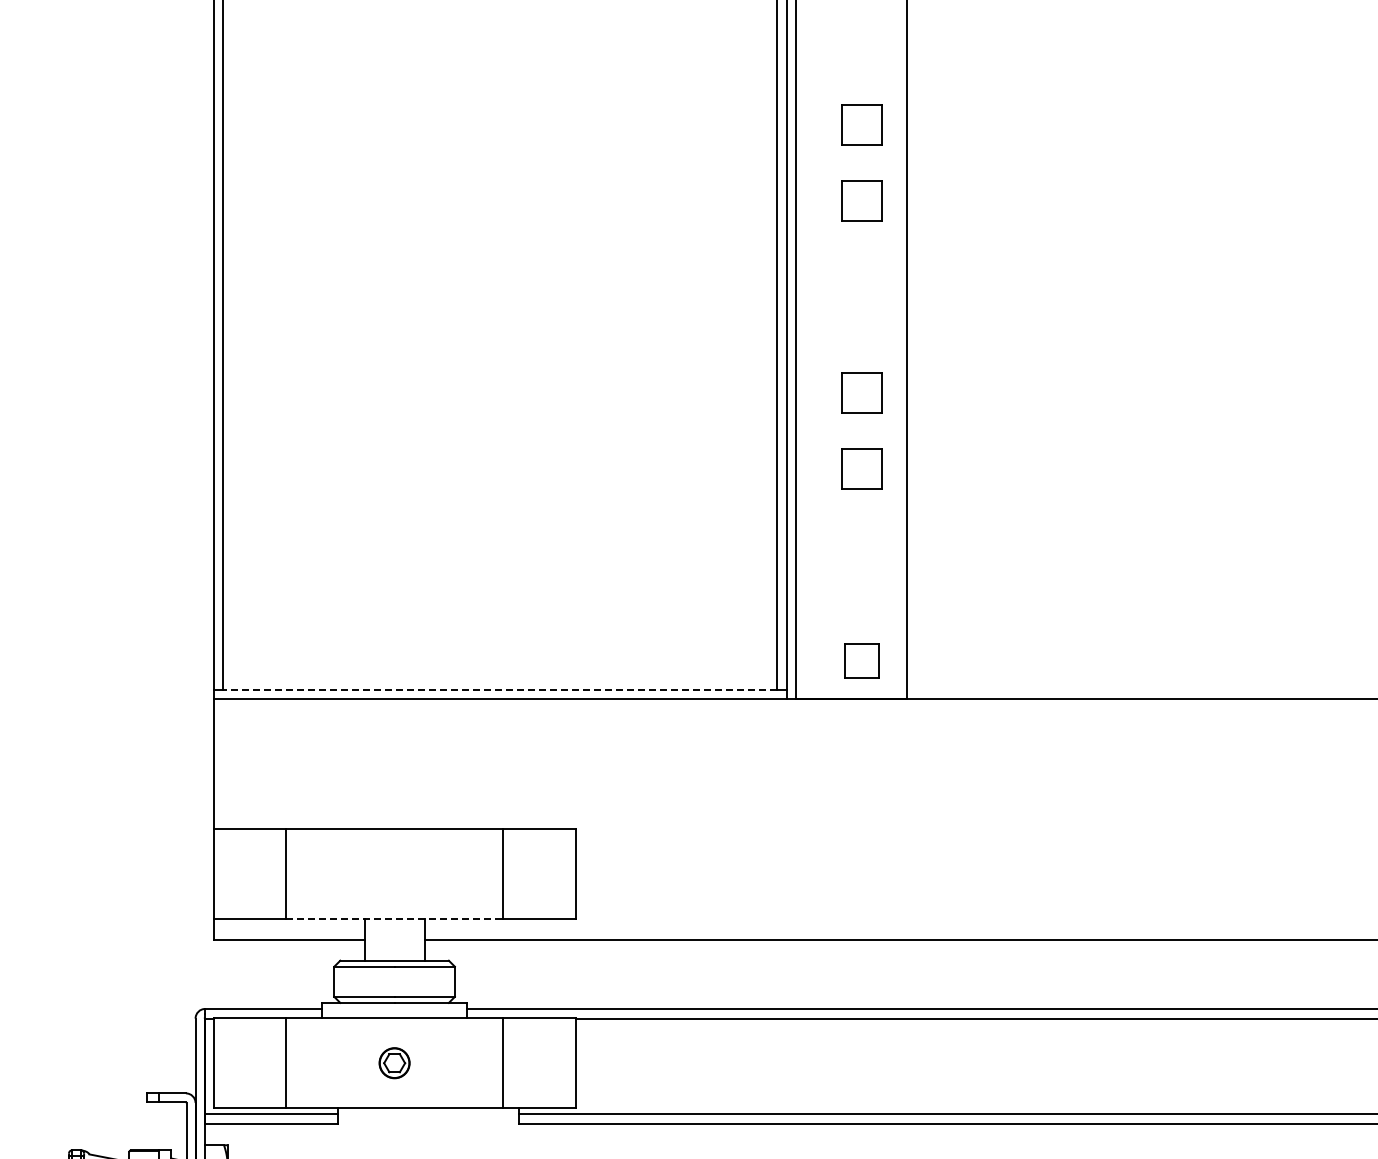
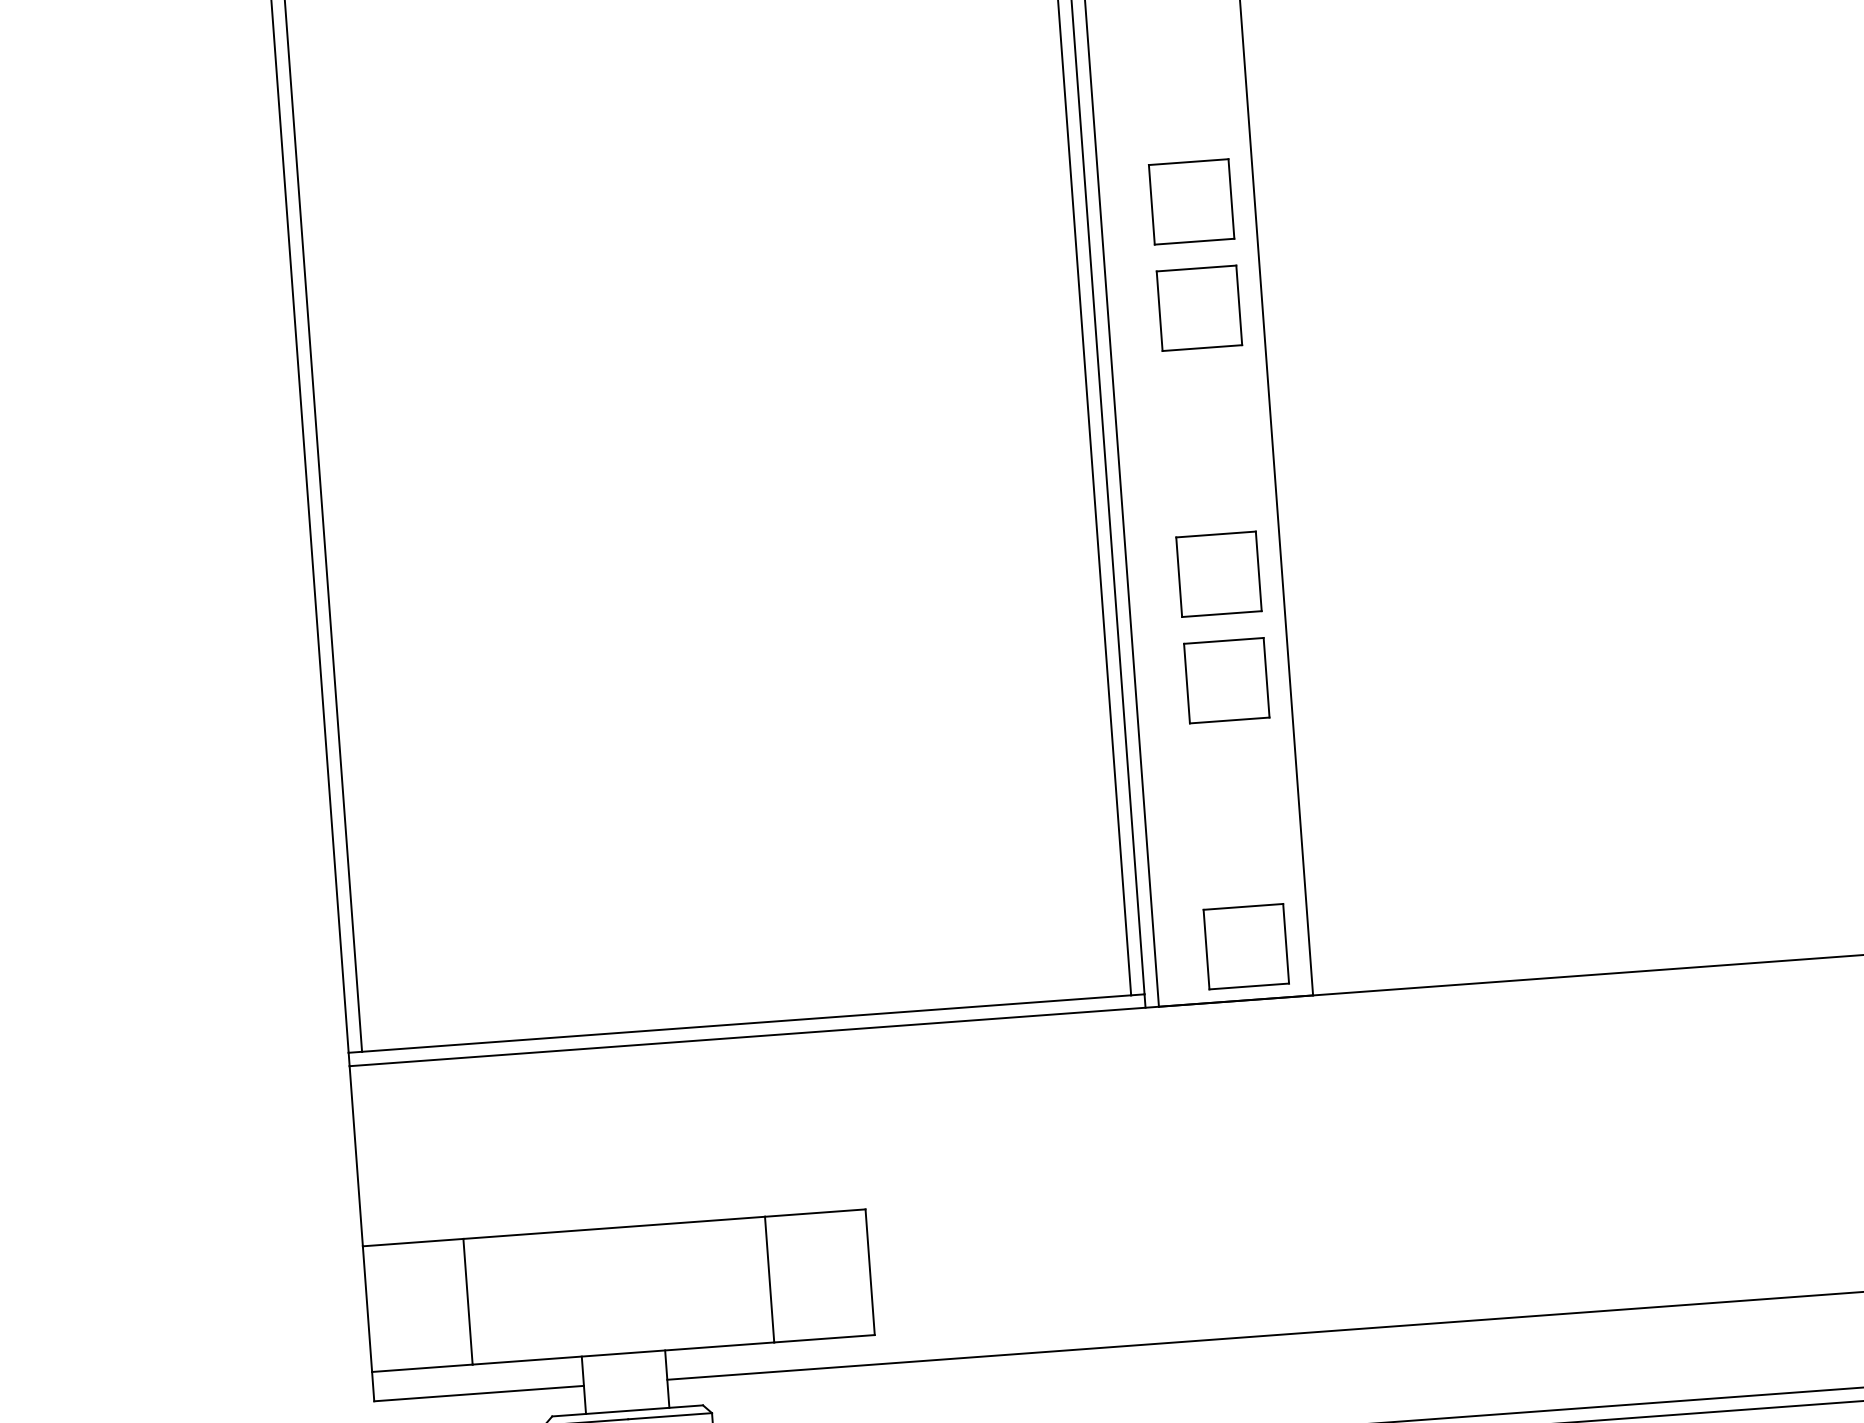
part: (861, 124) -> (1190, 201), size x1.43
part: (861, 201) -> (1198, 308), size x1.43
part: (861, 392) -> (1218, 574), size x1.43
part: (861, 469) -> (1226, 680), size x1.43
part: (861, 660) -> (1245, 946), size x1.67
line: (500, 689) -> (747, 1023), dashed -> solid
line: (394, 919) -> (623, 1353), dashed -> solid

